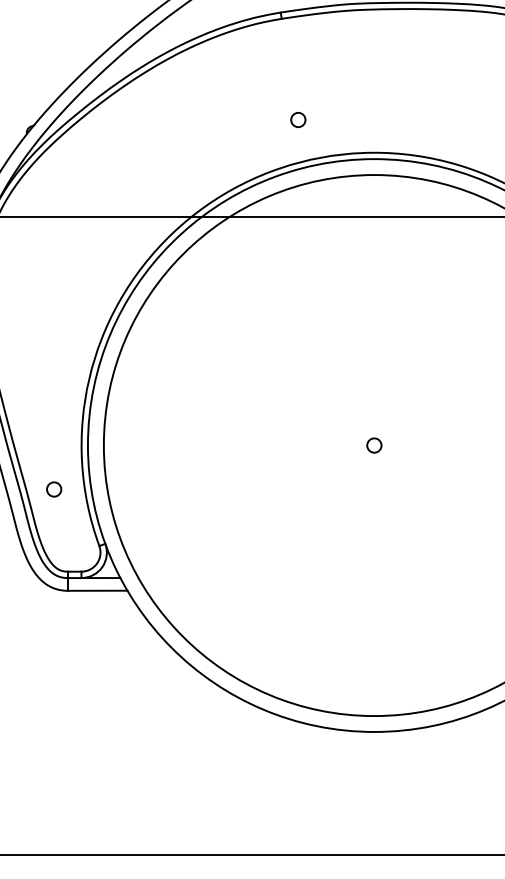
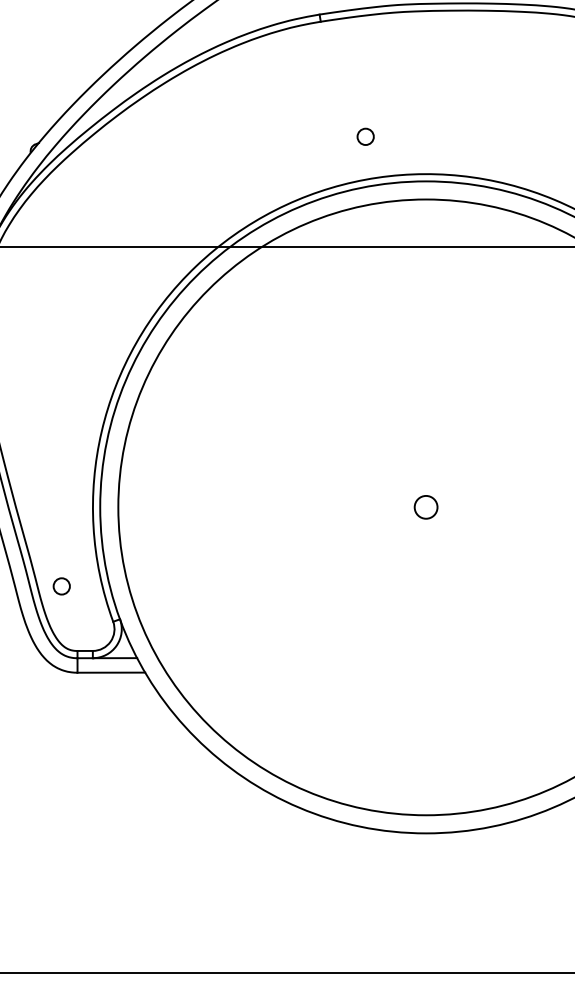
circle: (298, 119) -> (365, 136), moved
circle: (374, 445) -> (426, 507), size x1.4
circle: (53, 489) -> (61, 586), moved

